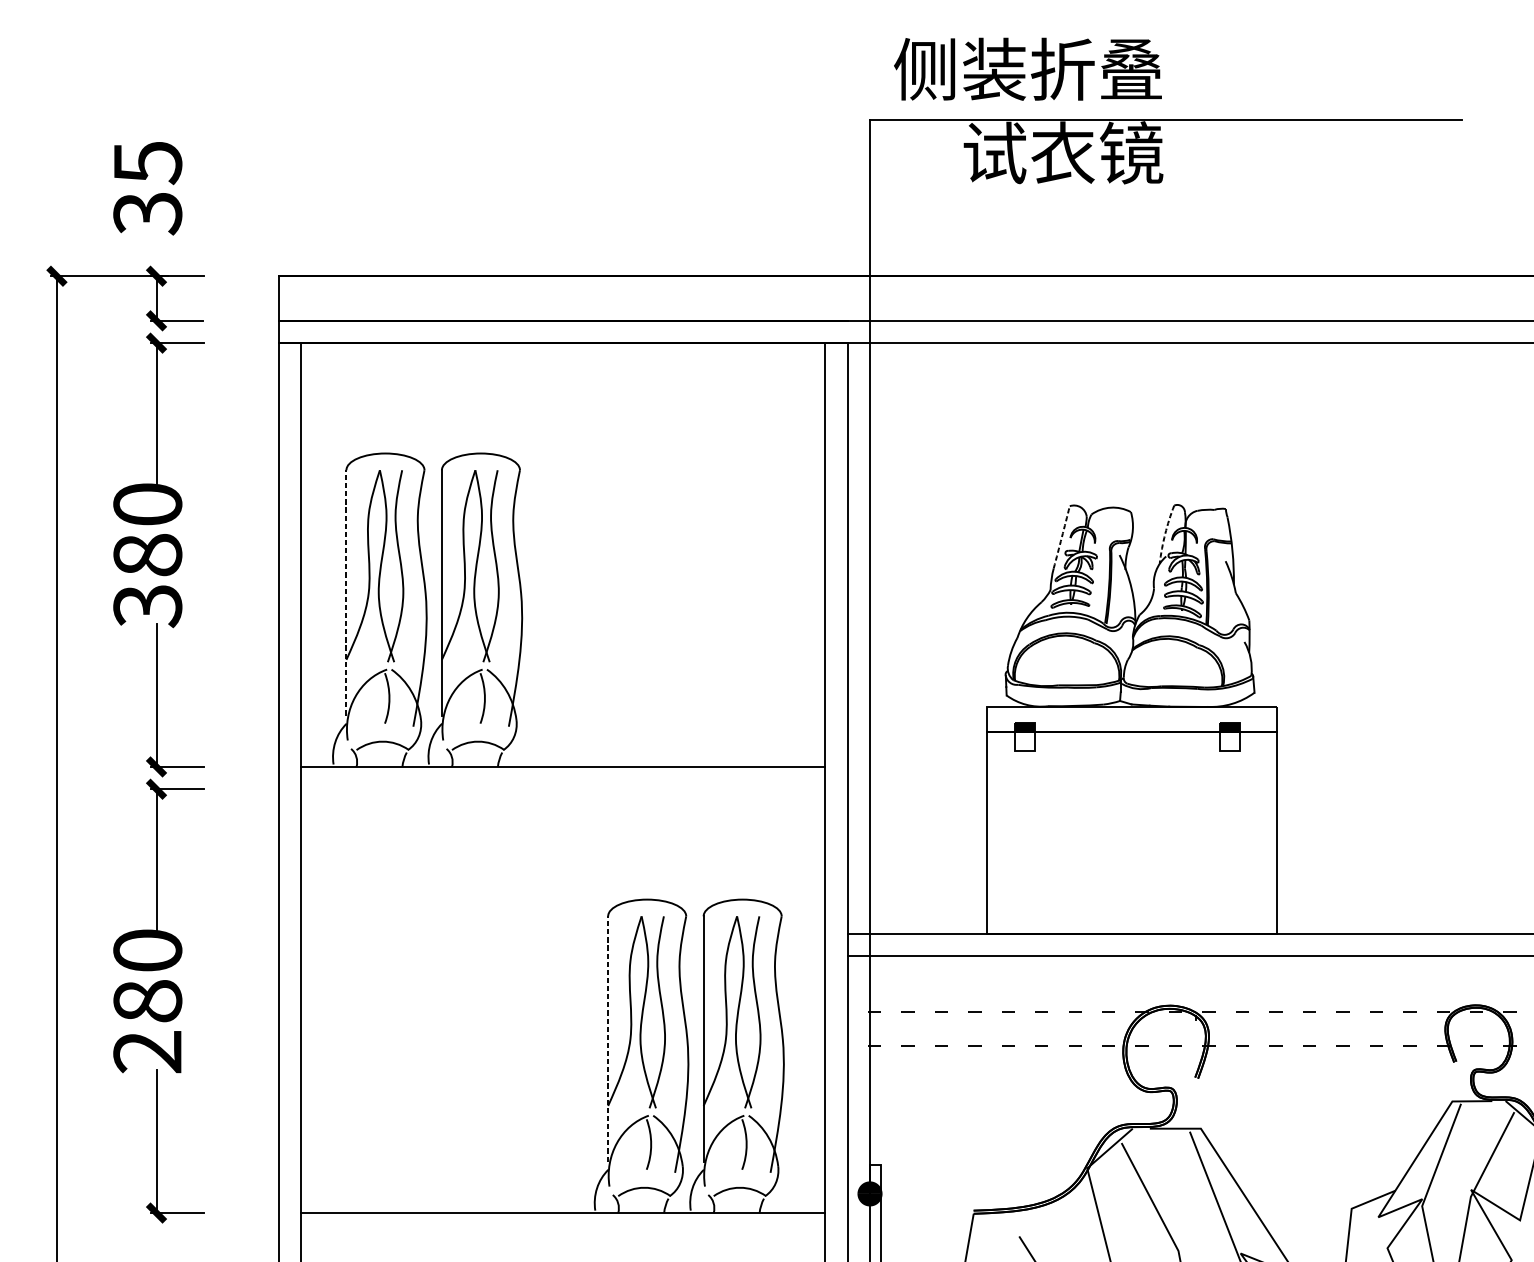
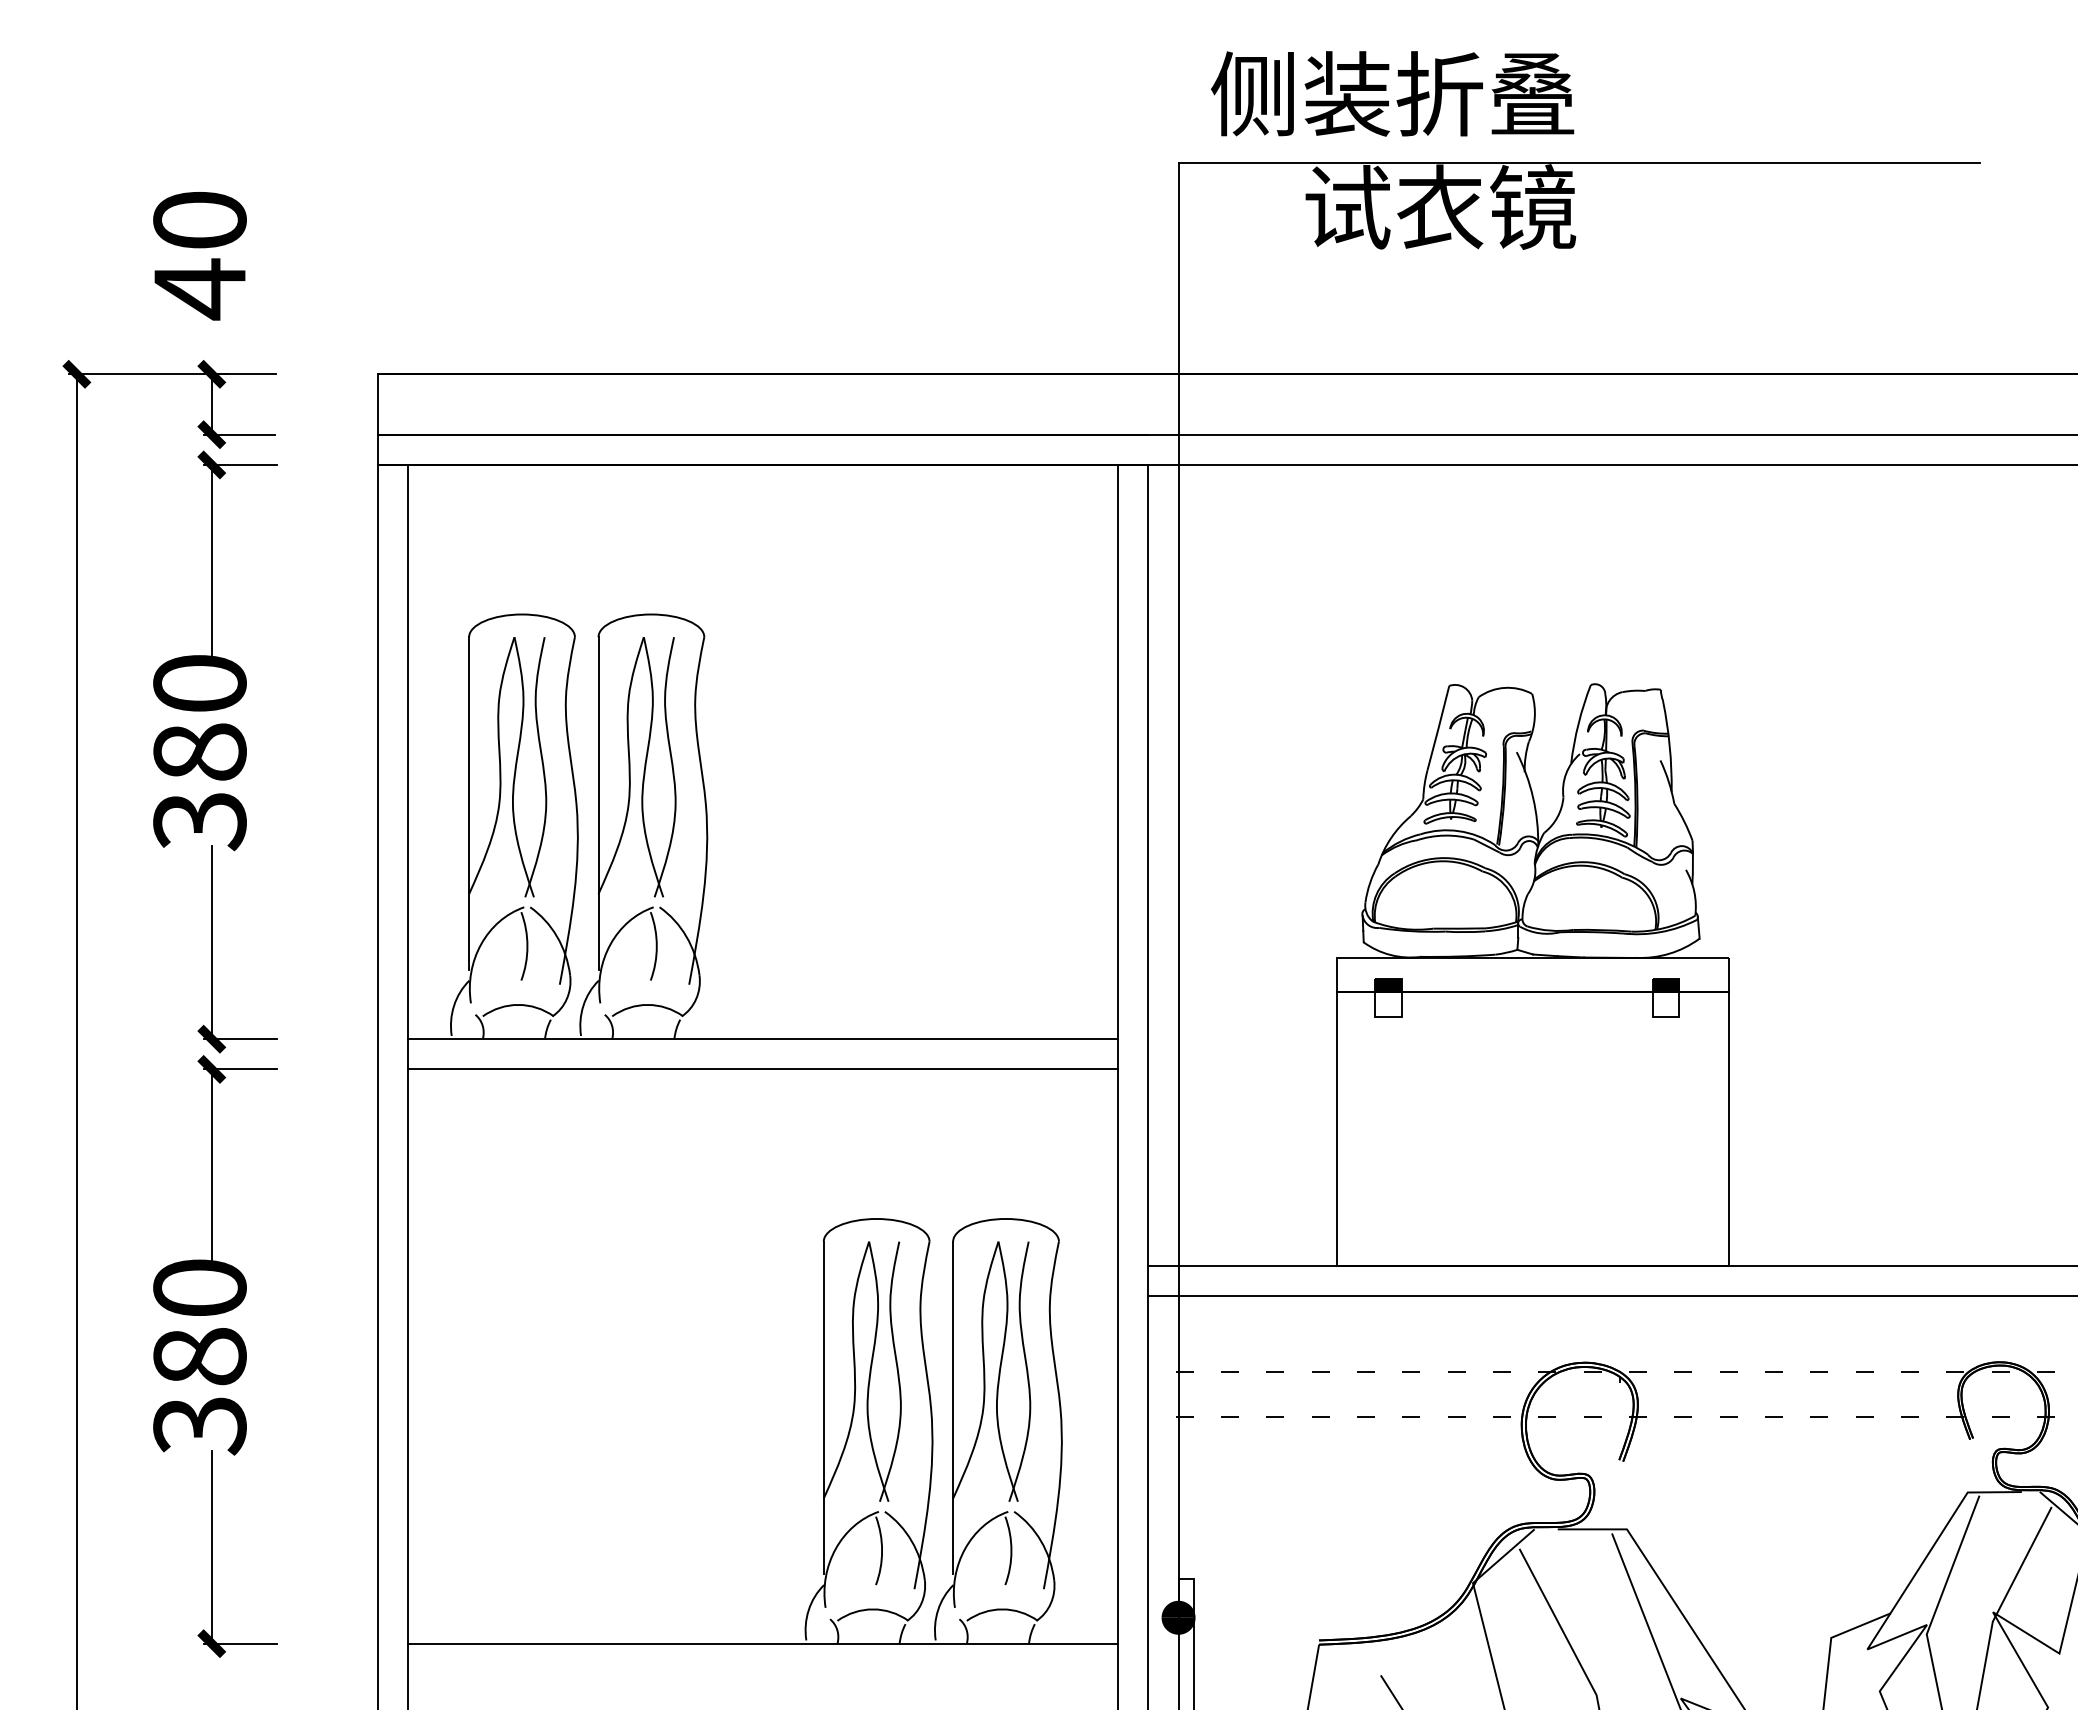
text: (147, 189) -> (199, 256), 35 -> 40
arc: (1165, 533) -> (1578, 723), dashed -> solid
arc: (1061, 537) -> (1438, 728), dashed -> solid
line: (346, 592) -> (469, 802), dashed -> solid
line: (562, 789) -> (762, 1069), added
line: (607, 1038) -> (823, 1407), dashed -> solid
text: (147, 1052) -> (199, 1426), 280 -> 380

